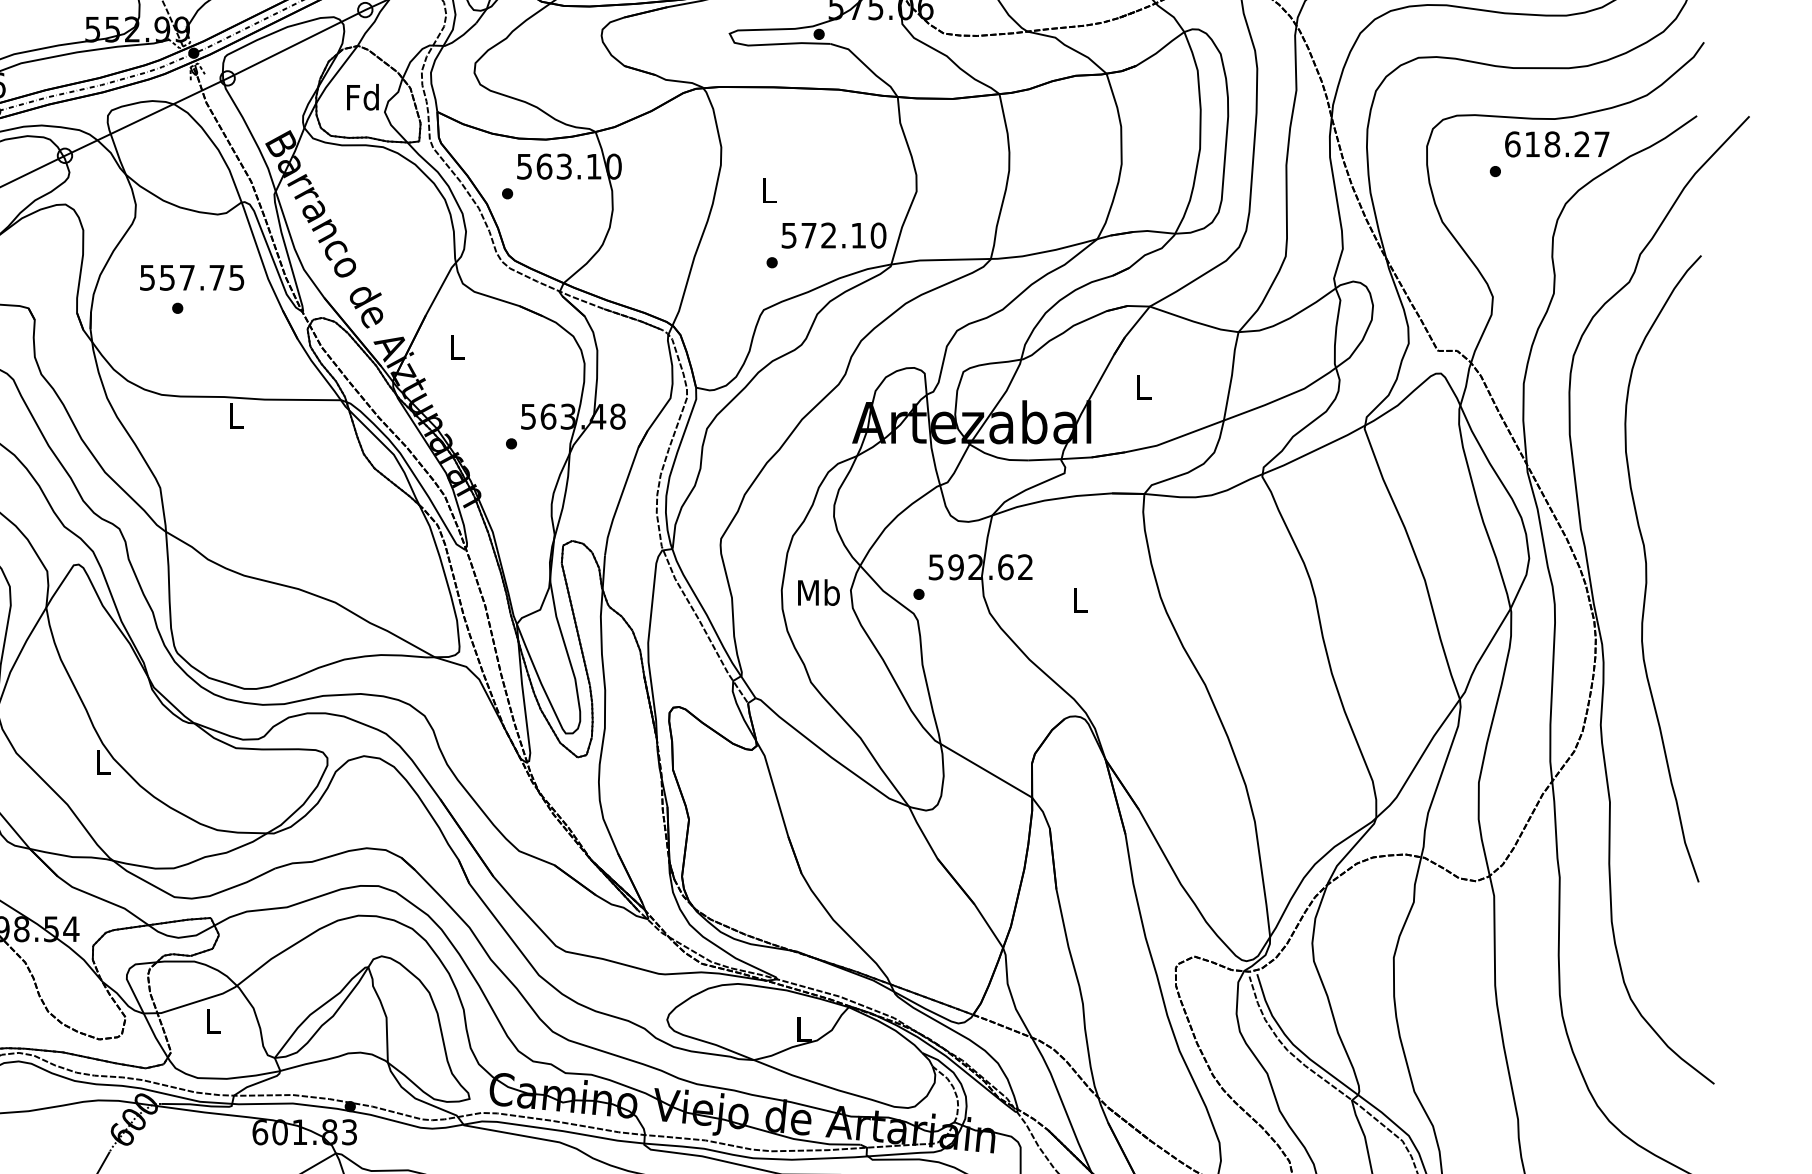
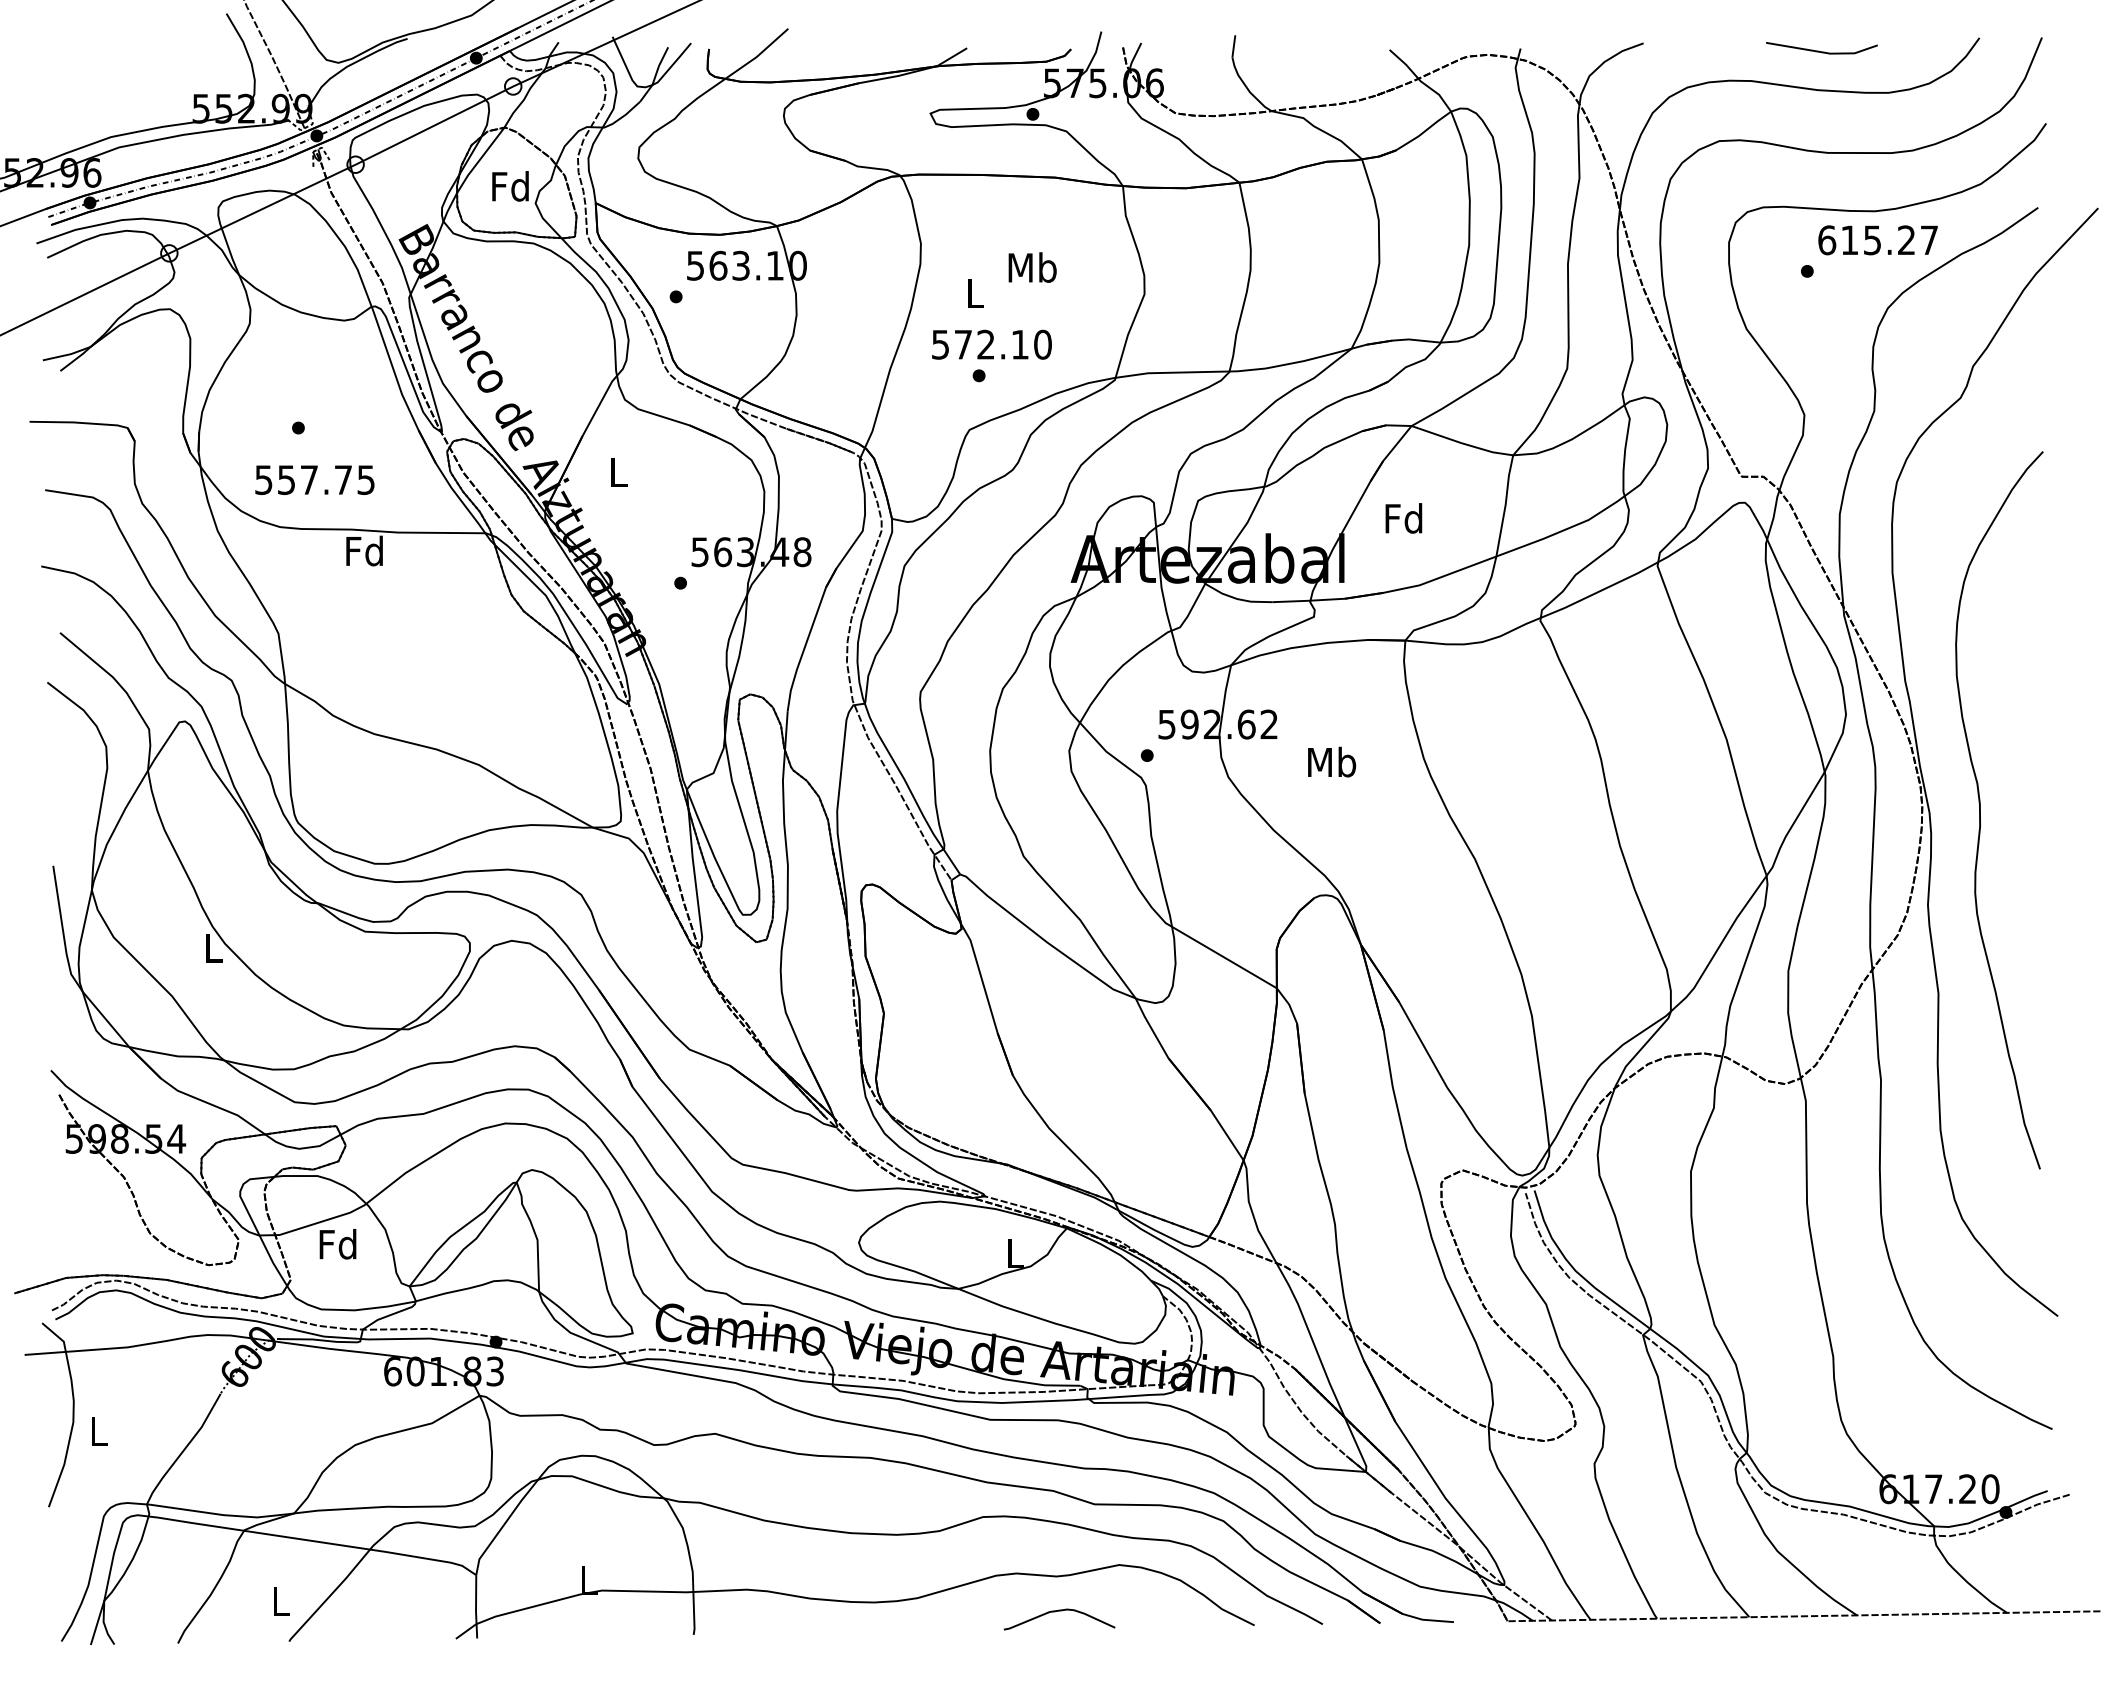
text: (1552, 144) -> (1872, 240), 618.27 -> 615.27
text: (833, 235) -> (991, 344), moved
text: (191, 277) -> (314, 479), moved
text: (1142, 387) -> (1403, 518), L -> Fd
text: (235, 415) -> (364, 550), L -> Fd
curve: (1646, 568) -> (1980, 810), moved
text: (818, 592) -> (1032, 267), moved
text: (1080, 599) -> (1332, 761), L -> Mb
text: (211, 1021) -> (337, 1244), L -> Fd

